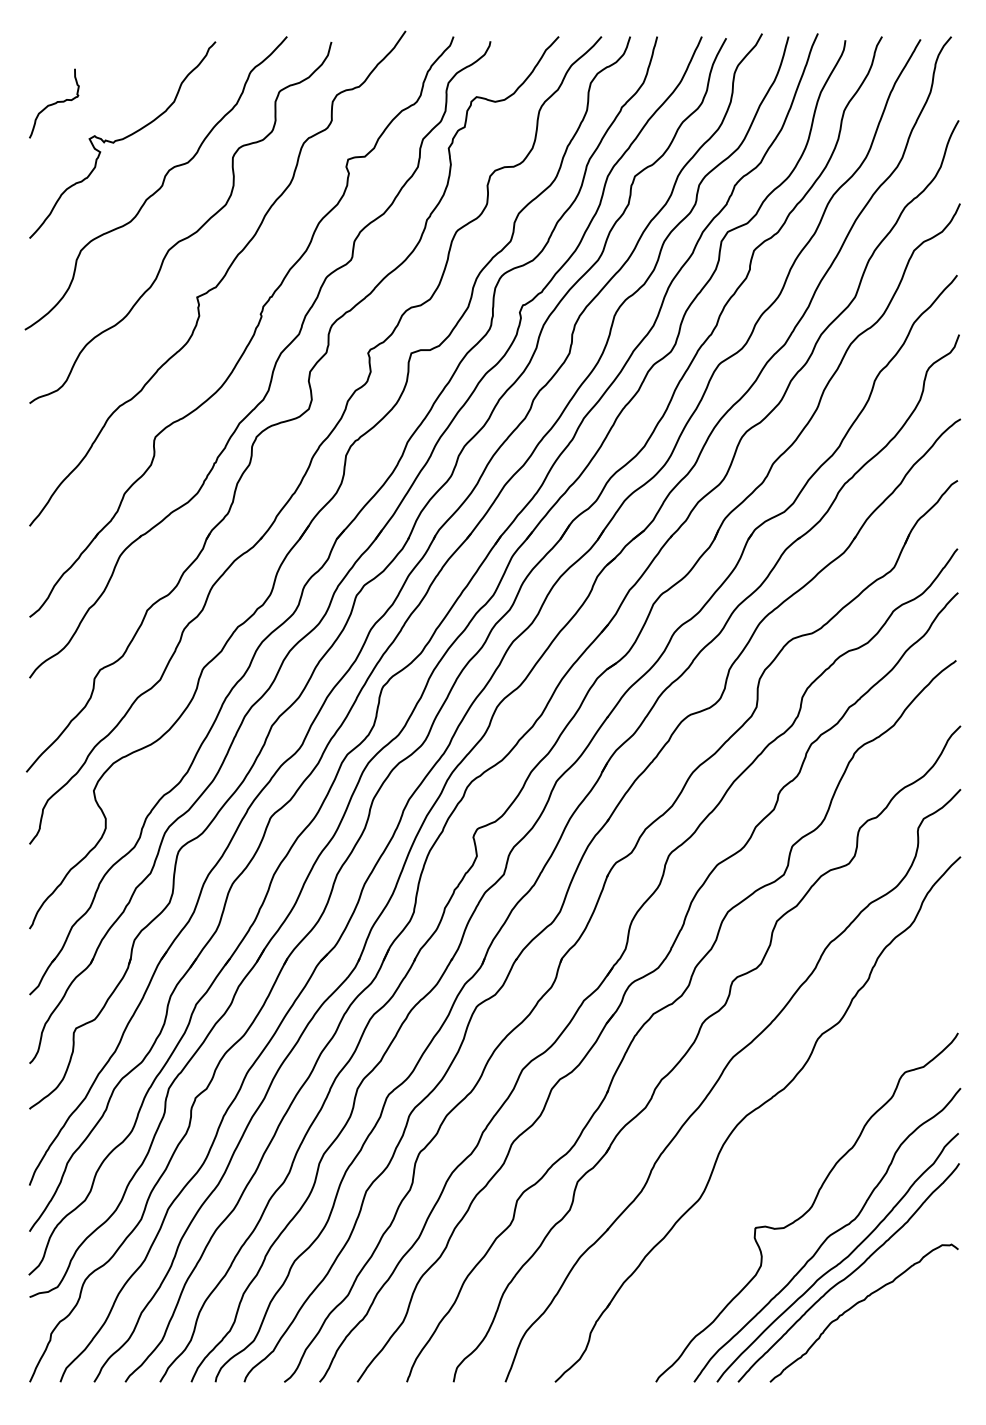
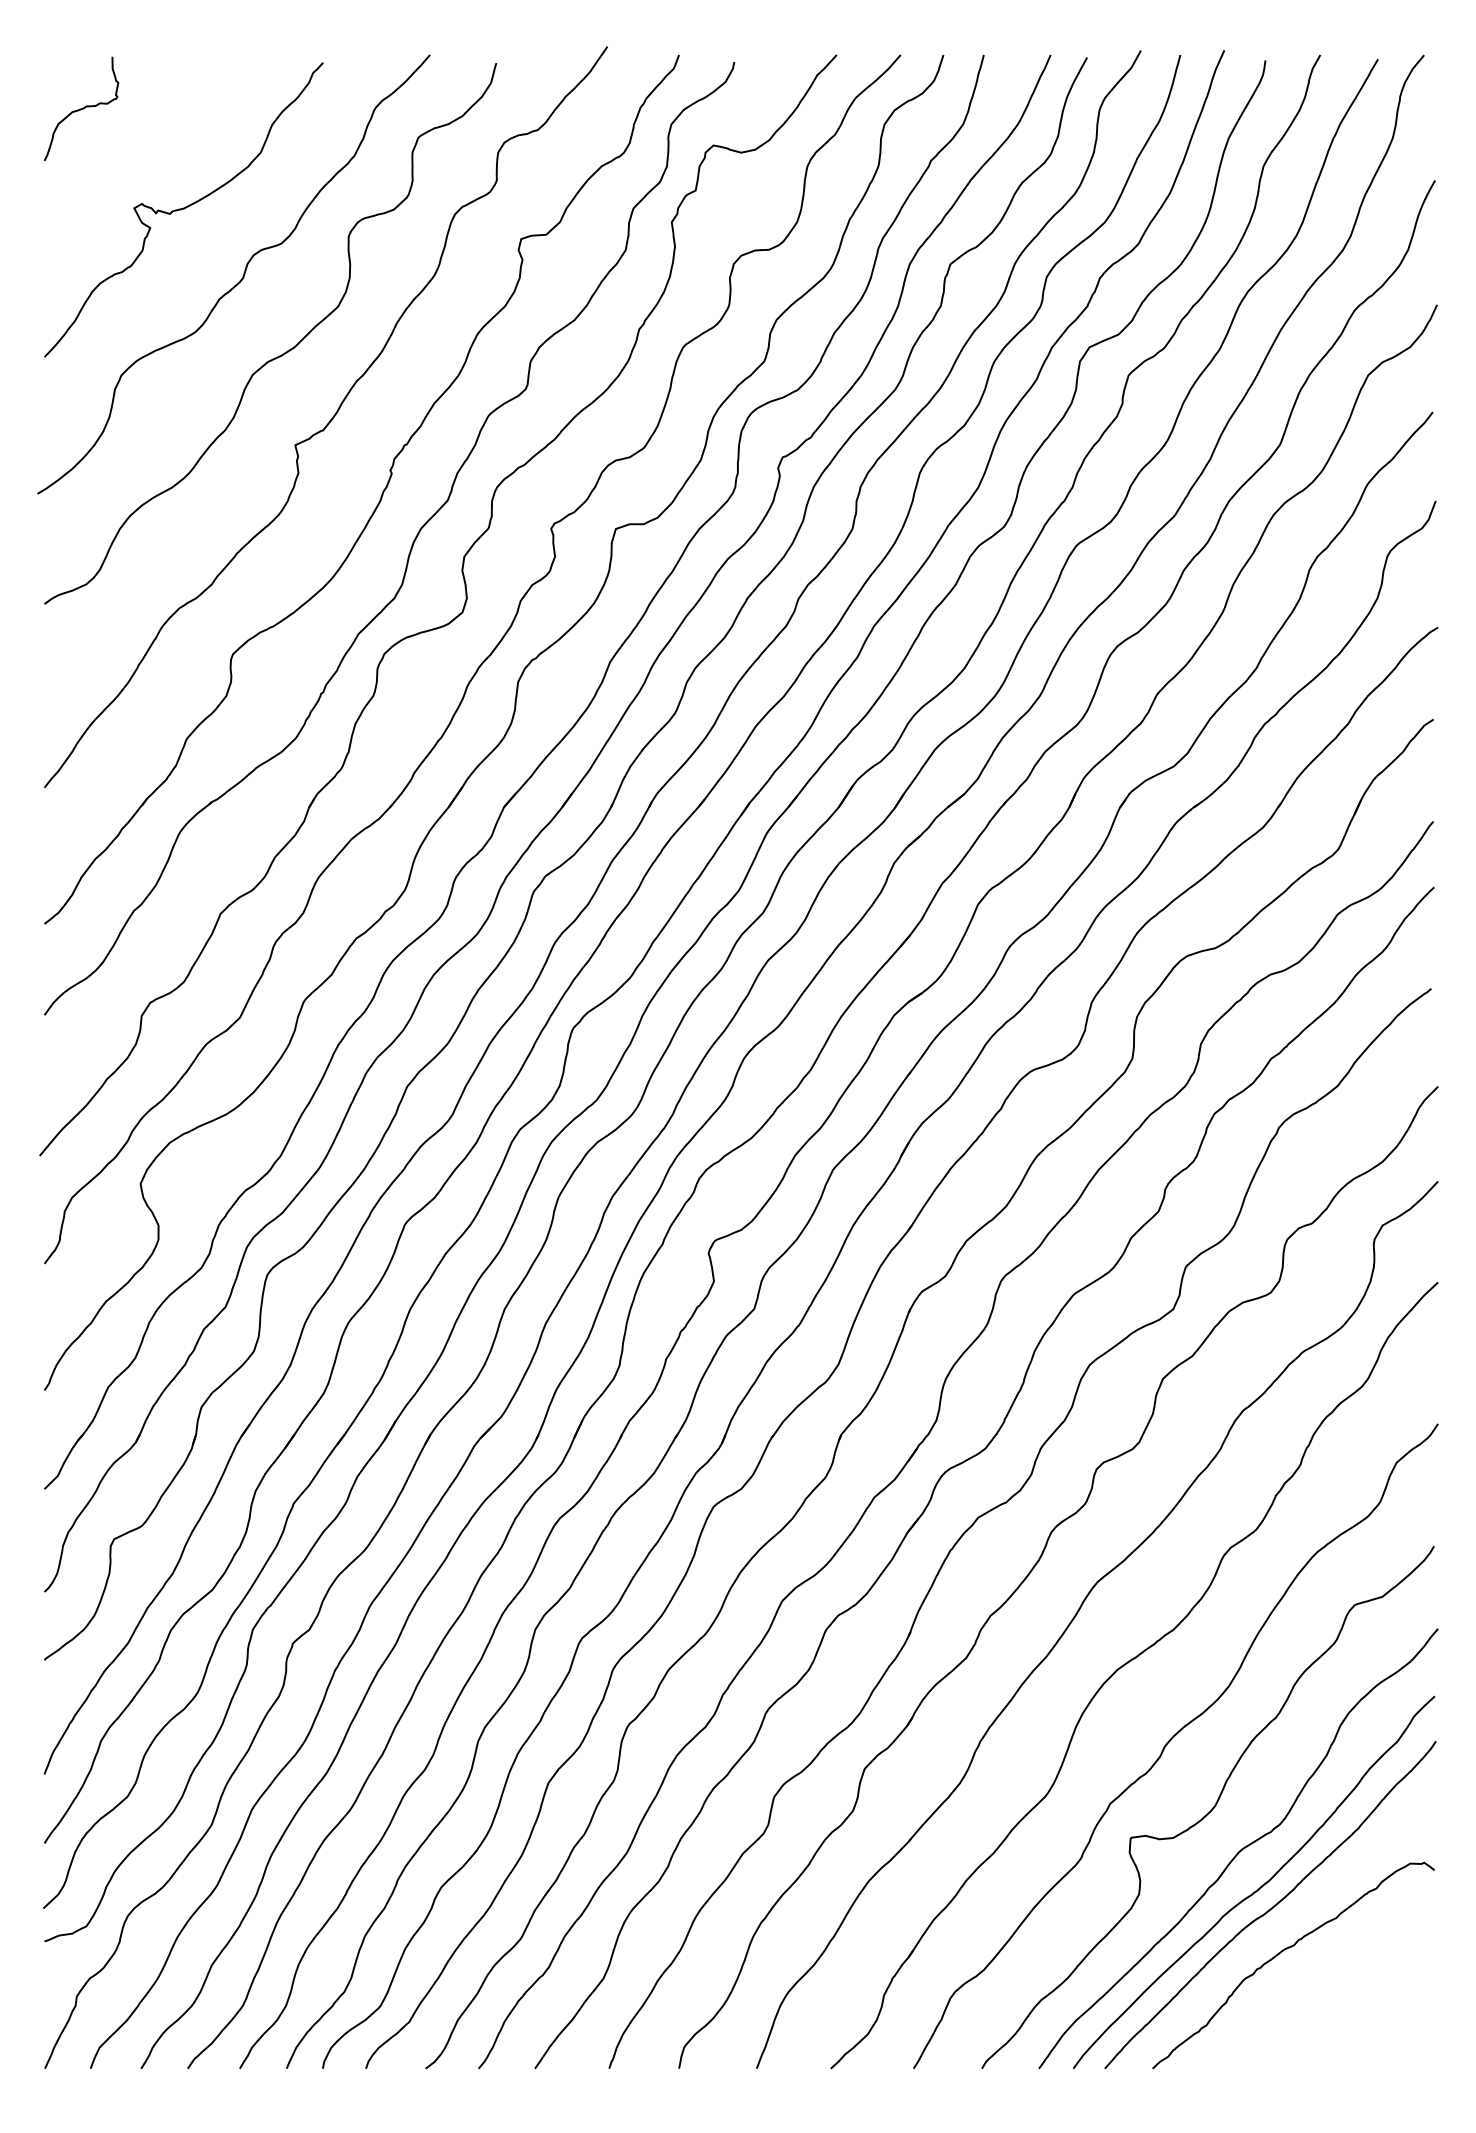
curve: (54, 103) -> (81, 108), moved
curve: (782, 1163) -> (1171, 1741), added

